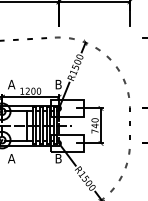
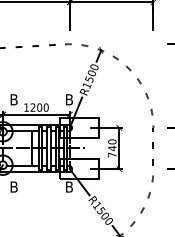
text: (11, 84) -> (13, 99), A -> B
text: (11, 158) -> (13, 186), A -> B

